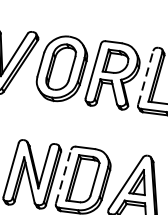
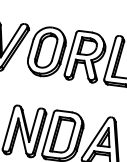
line: (146, 77) -> (110, 58), dashed -> solid
line: (64, 177) -> (48, 133), dashed -> solid

